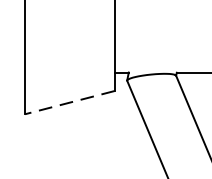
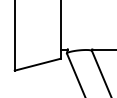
line: (69, 102) -> (37, 64), dashed -> solid

